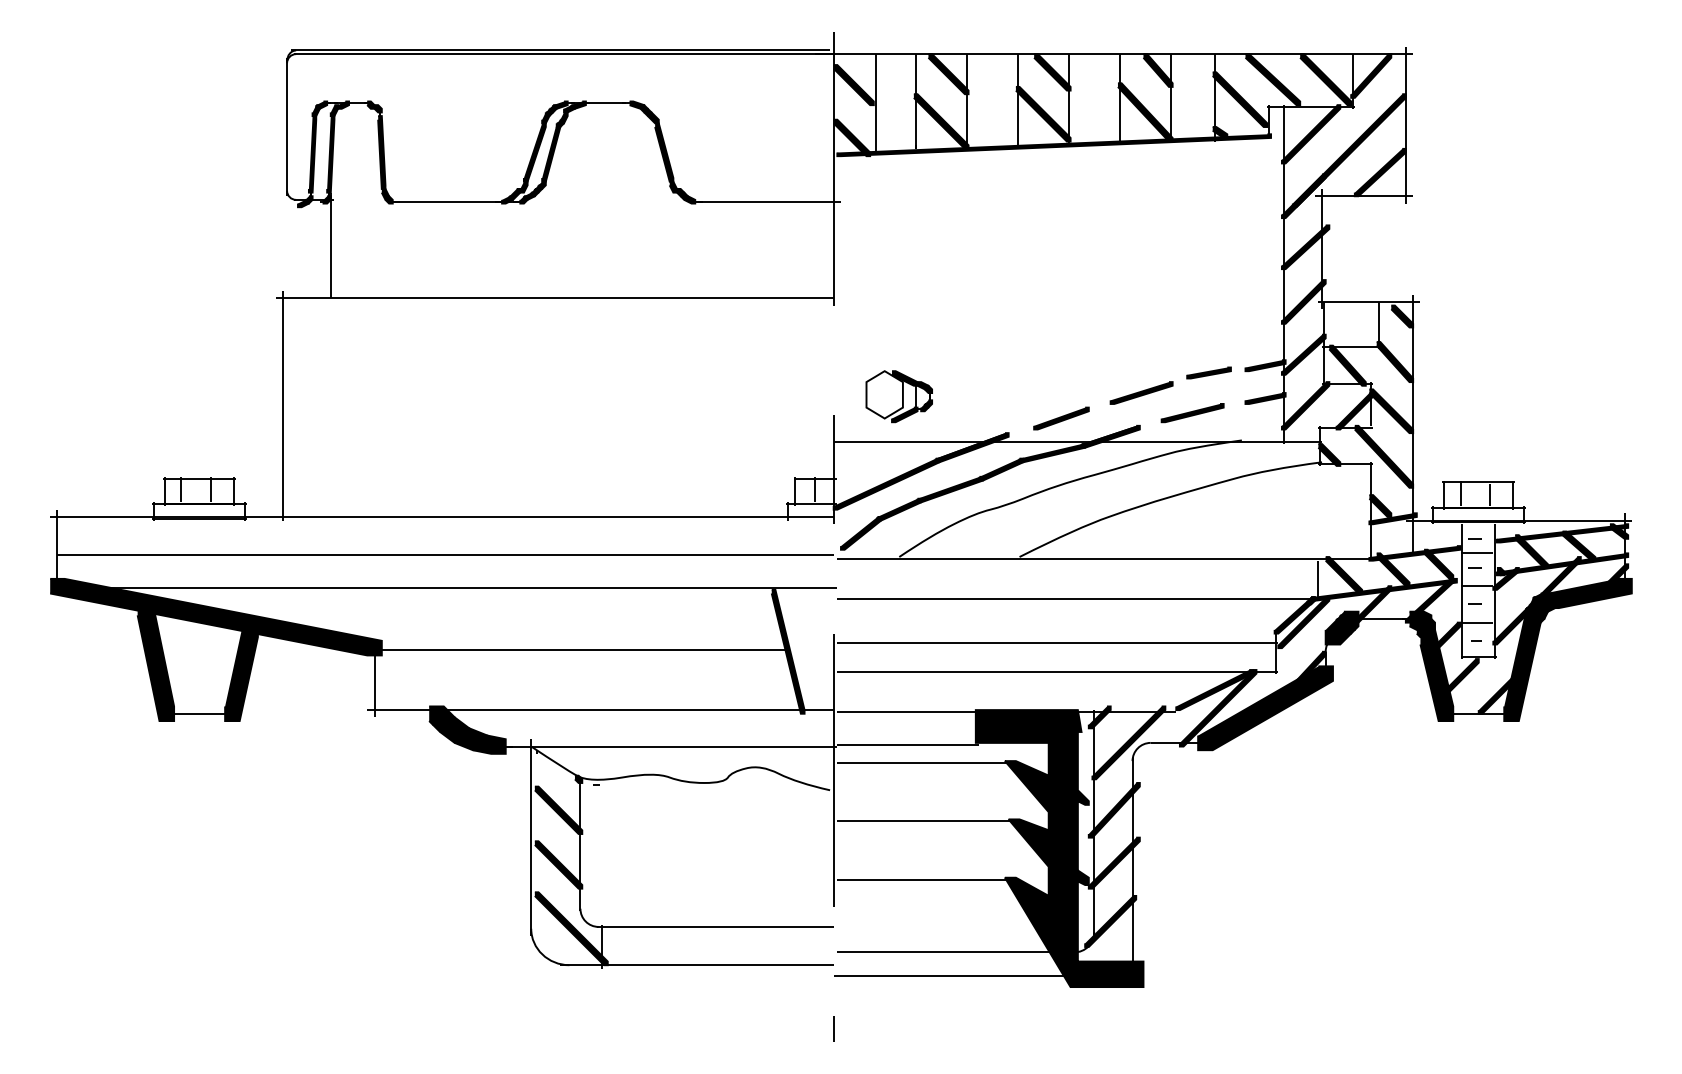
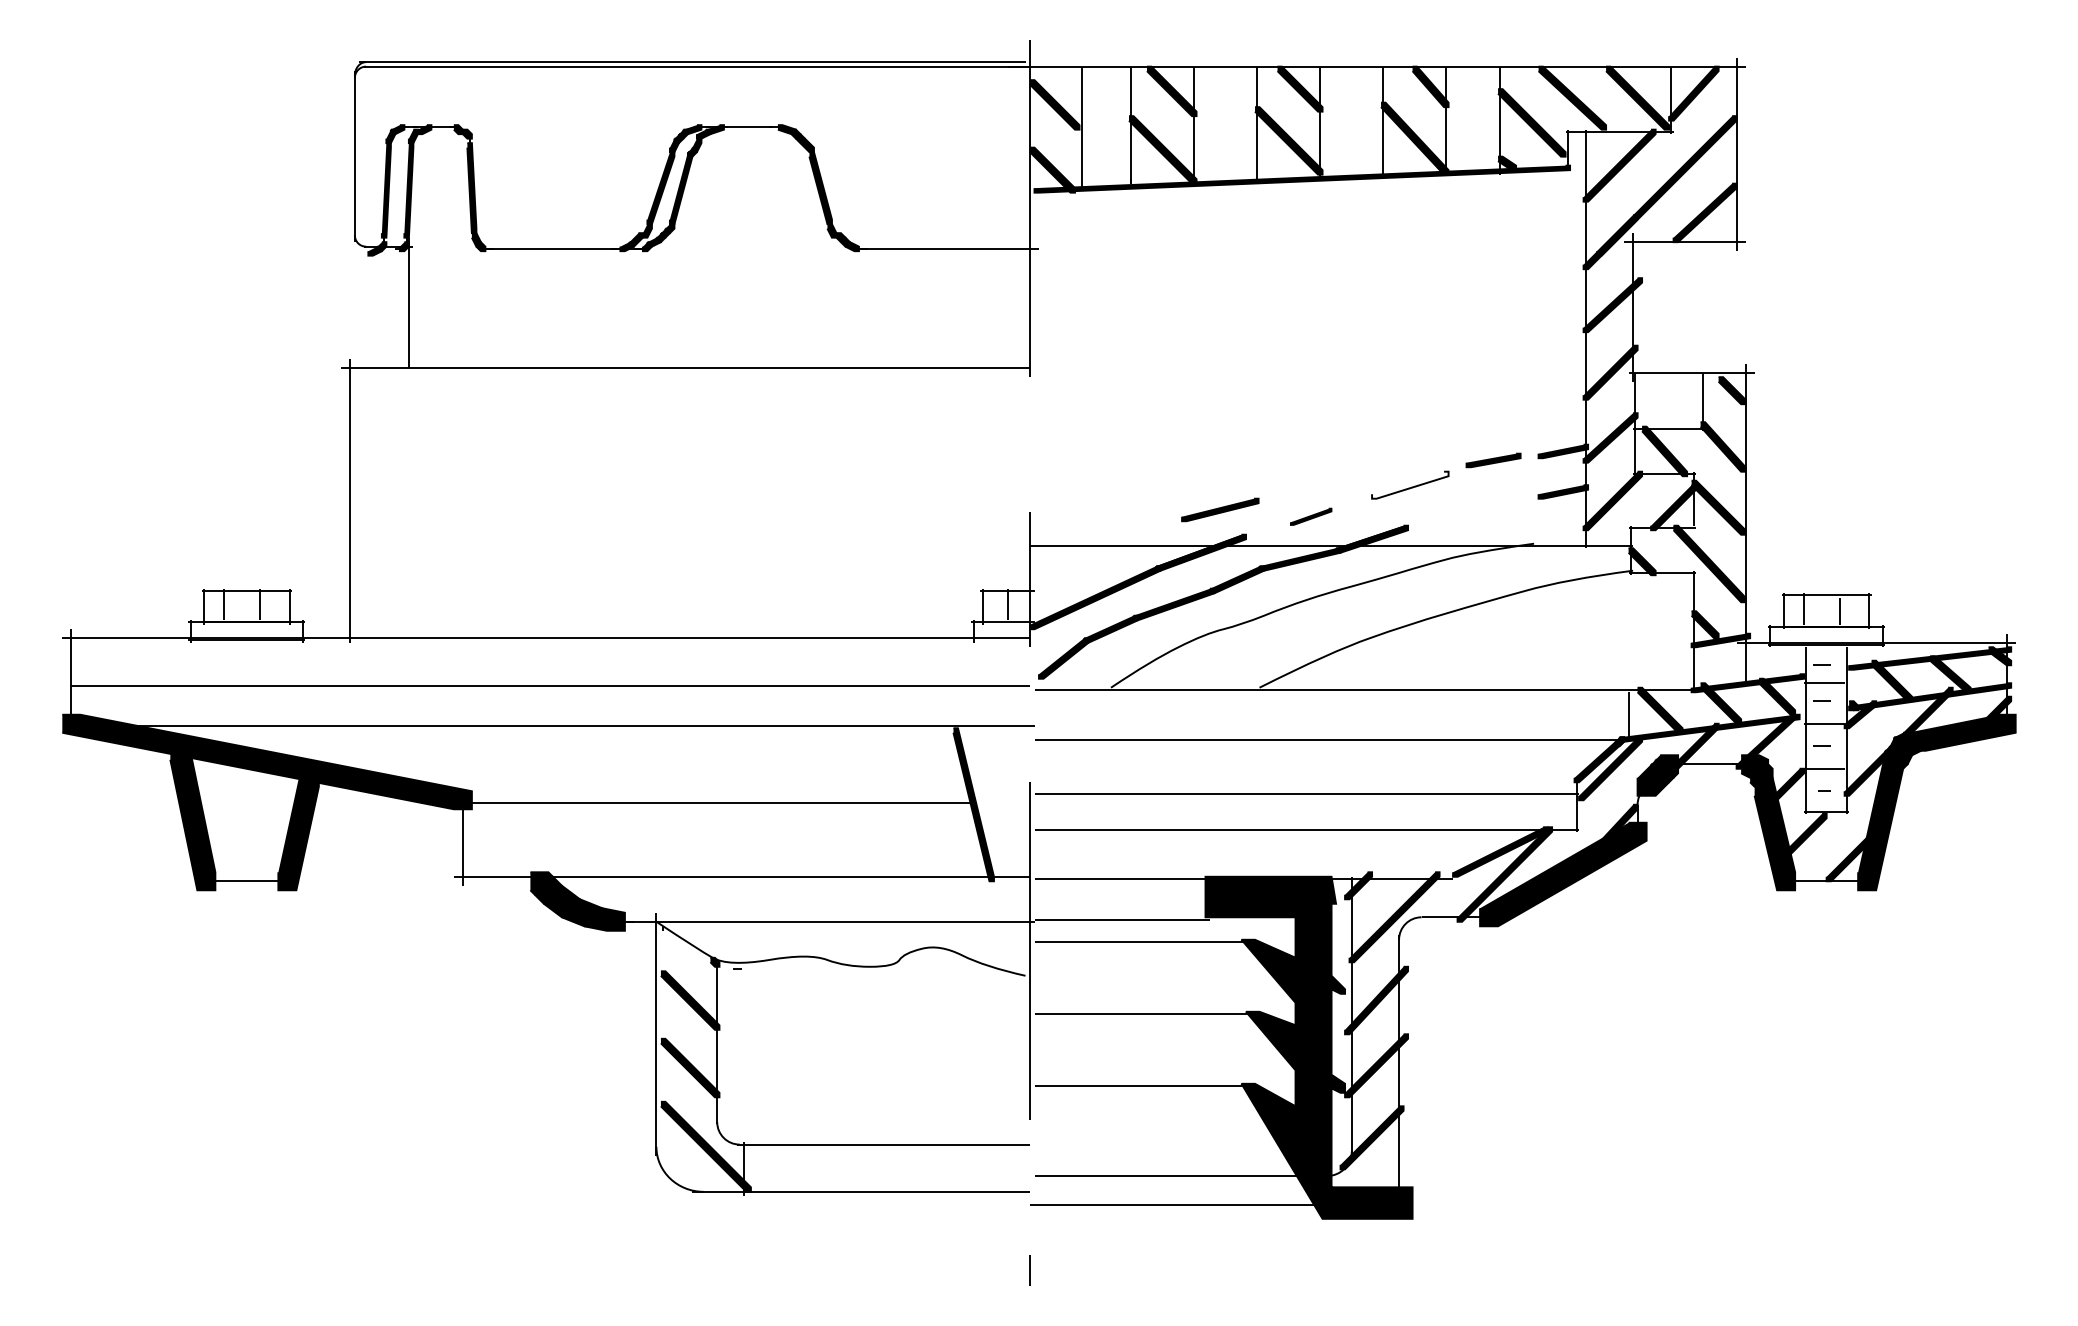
fill: (1141, 392) -> (1410, 484), removed
part: (898, 396) -> (1110, 489), removed
part: (1192, 412) -> (1220, 509), moved
part: (1060, 418) -> (1310, 516), size x0.6

